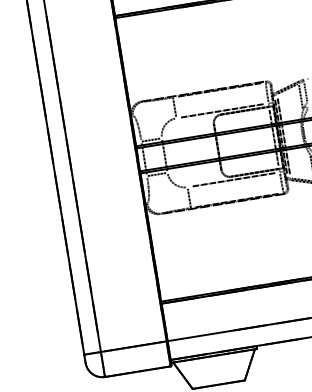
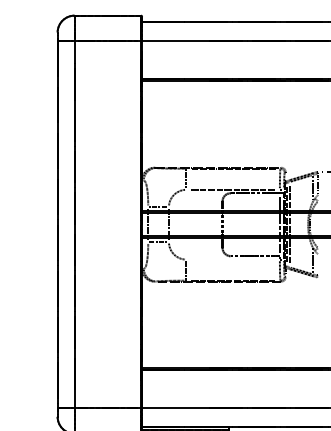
line: (234, 179) -> (233, 259), removed

